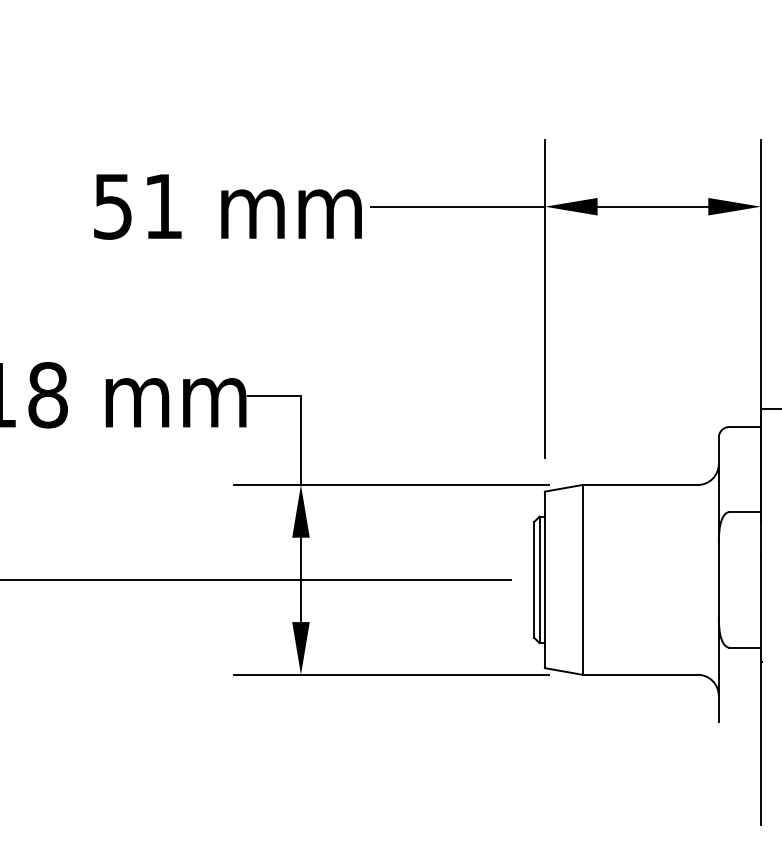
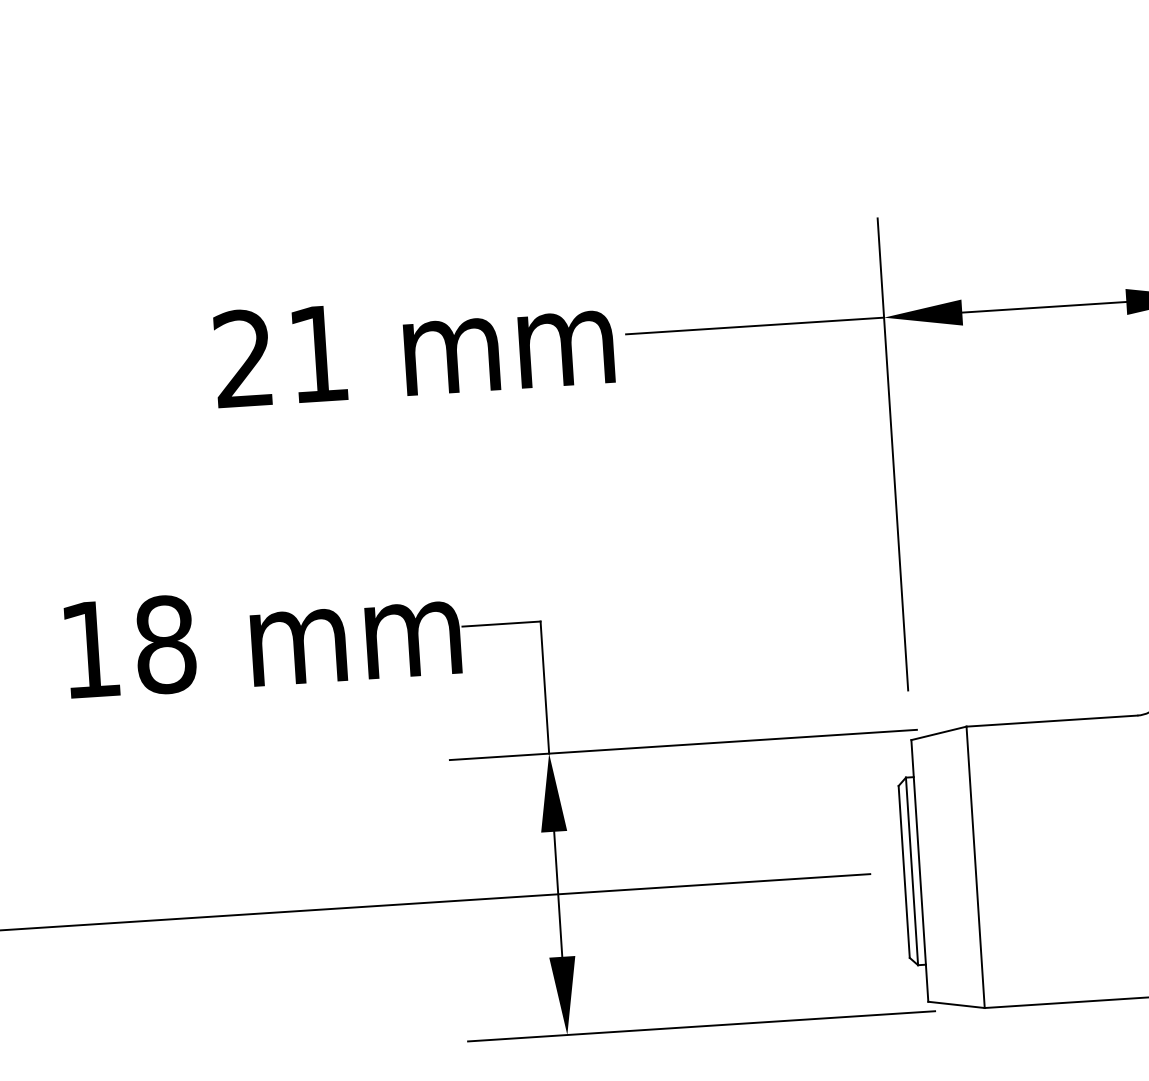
text: (112, 206) -> (242, 358), 51 -> 21

